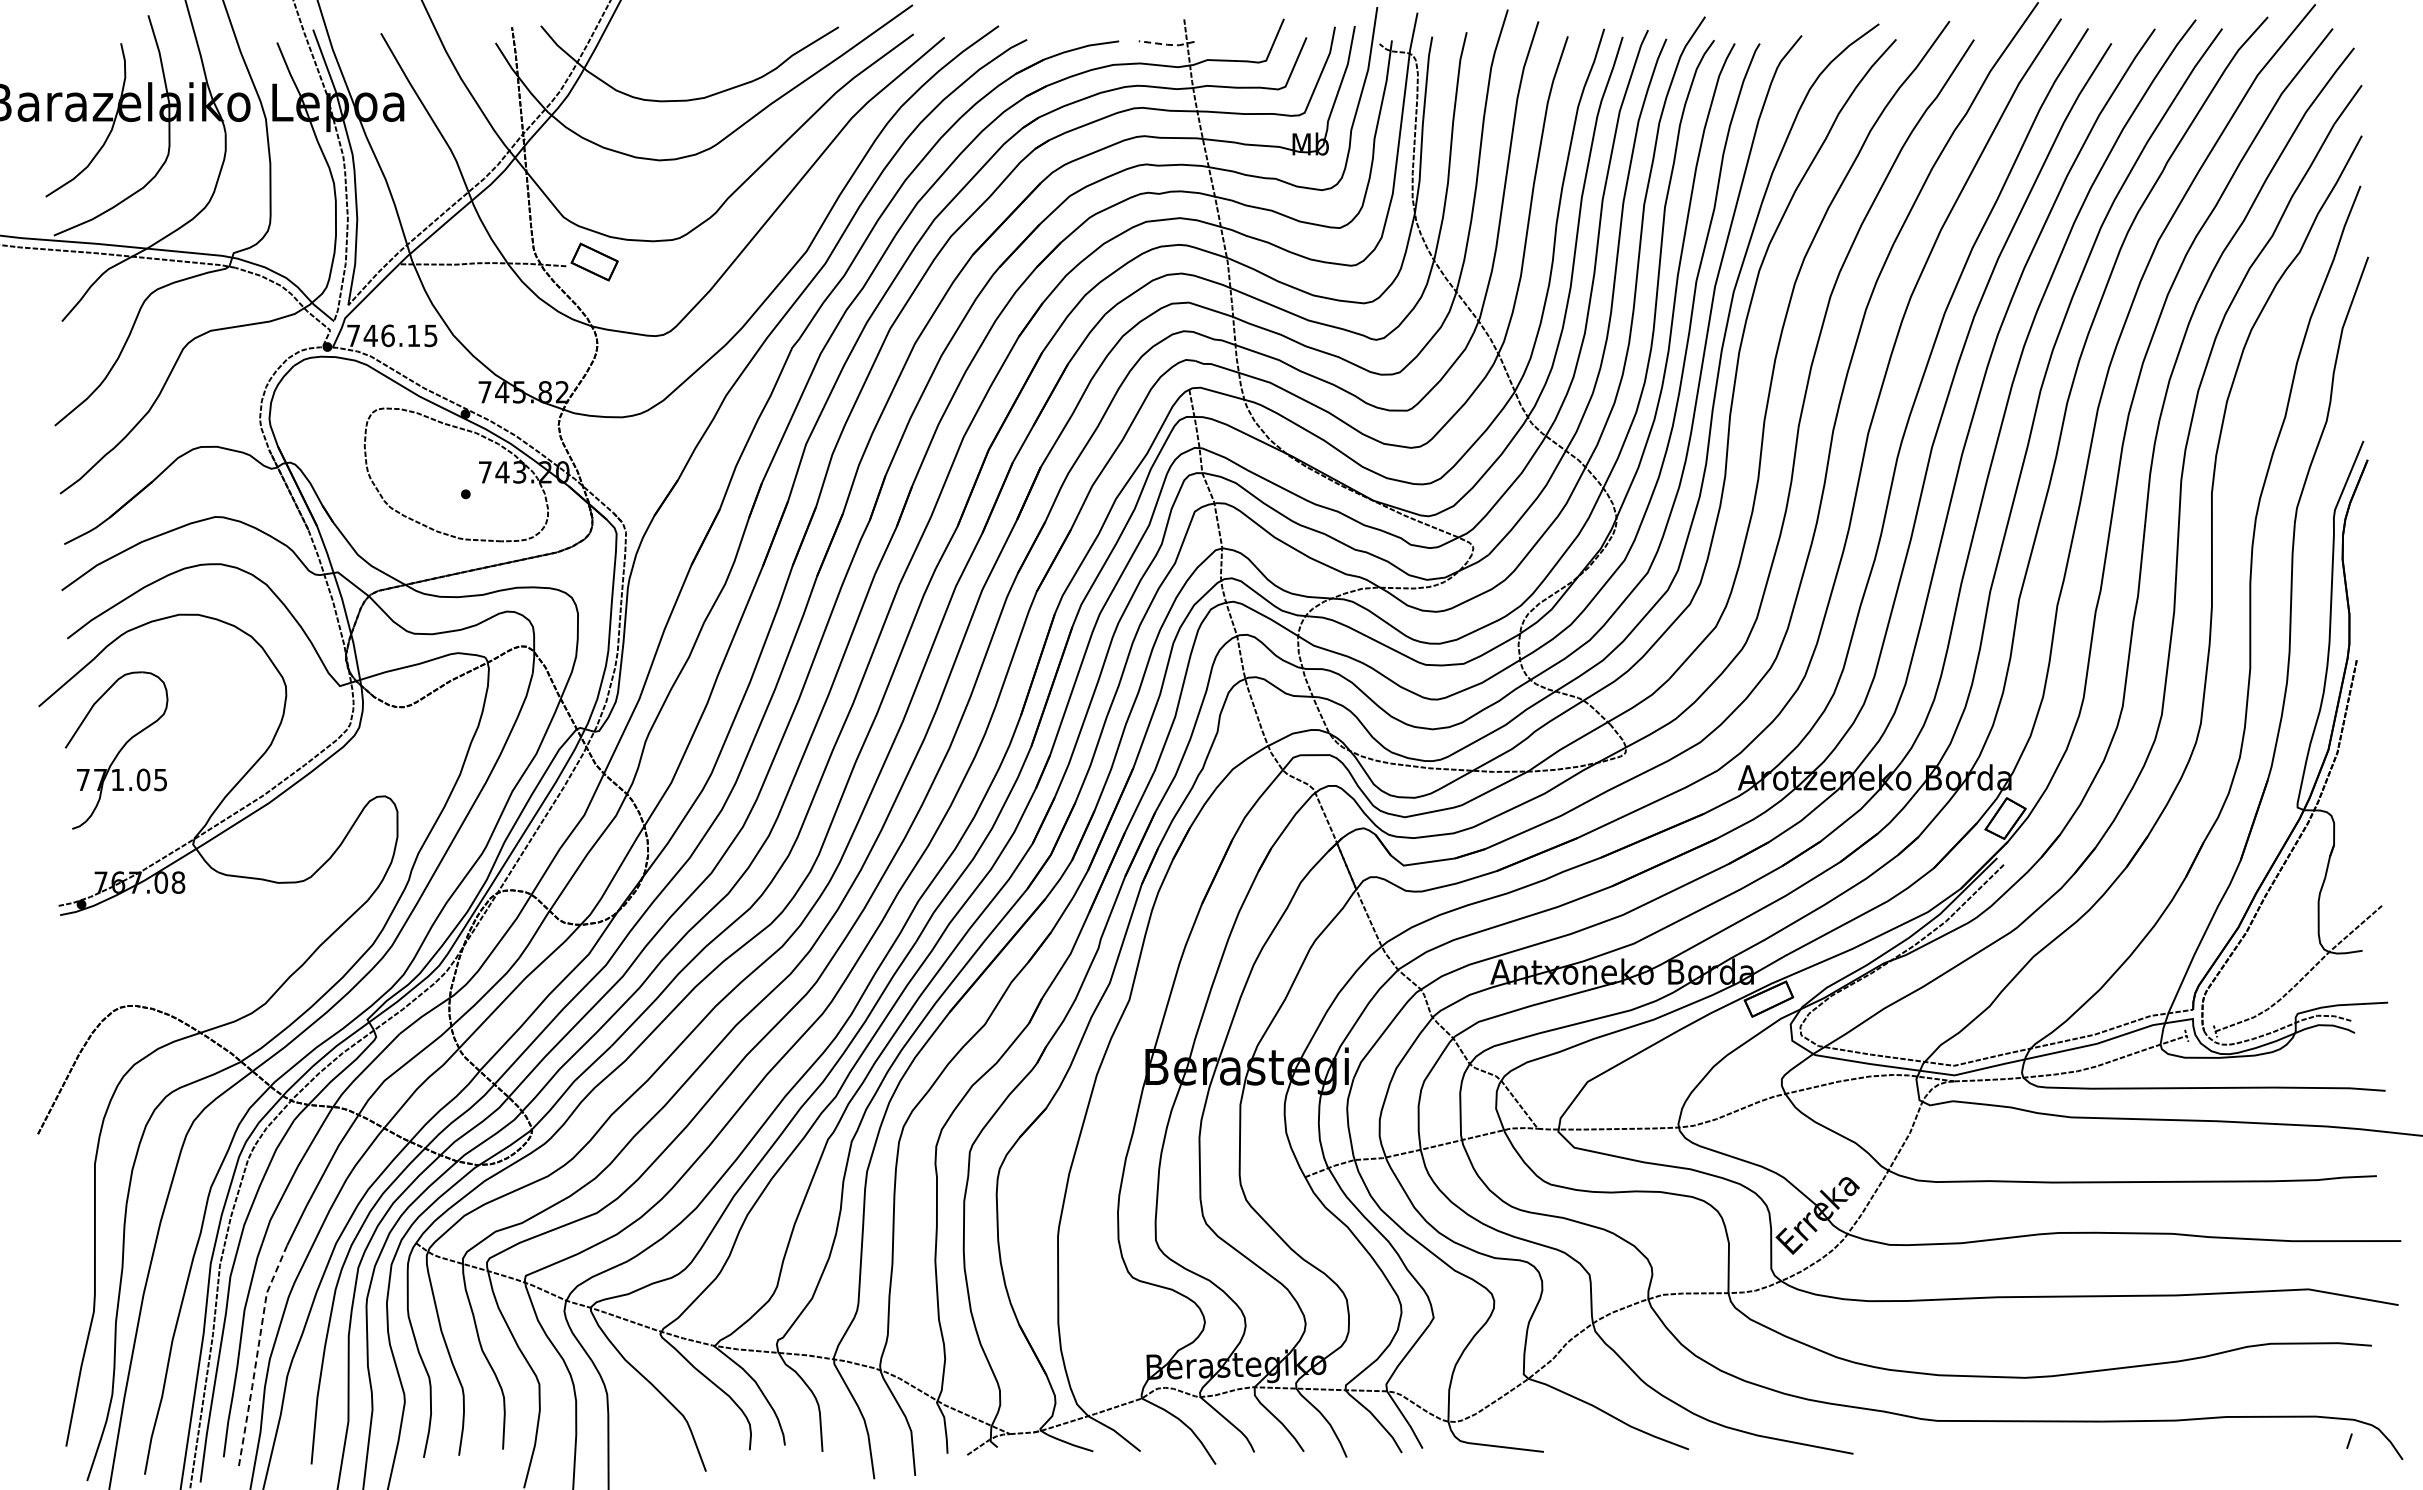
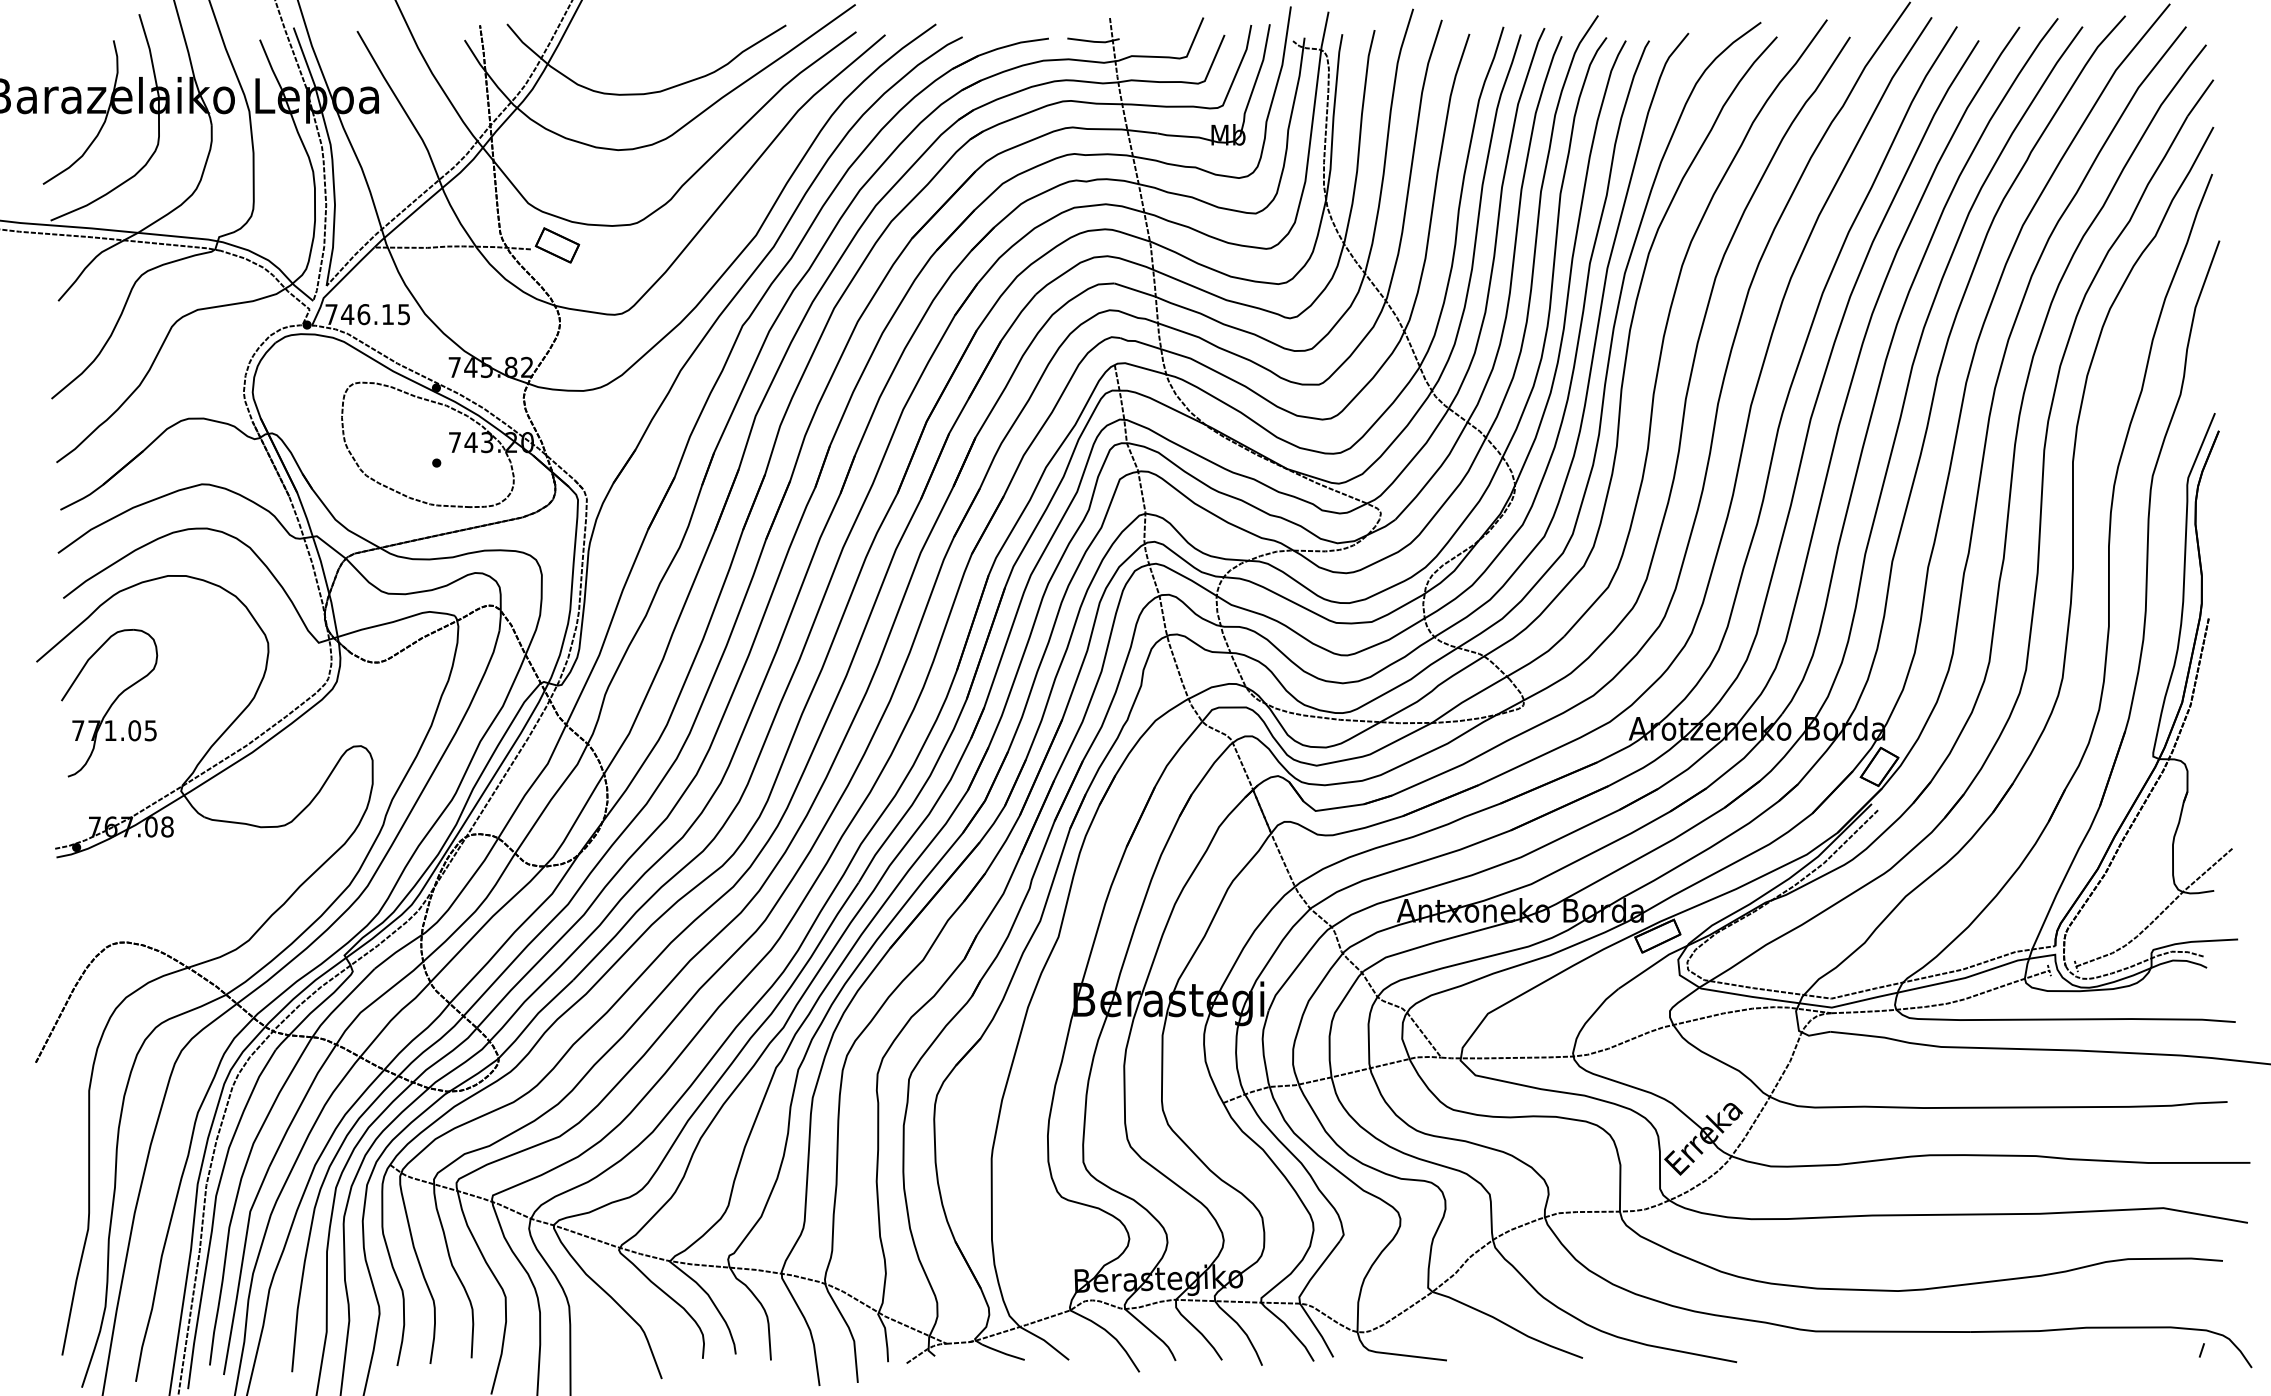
line: (1167, 44) -> (1094, 41), dashed -> solid
line: (257, 1354) -> (241, 1269), dashed -> solid

